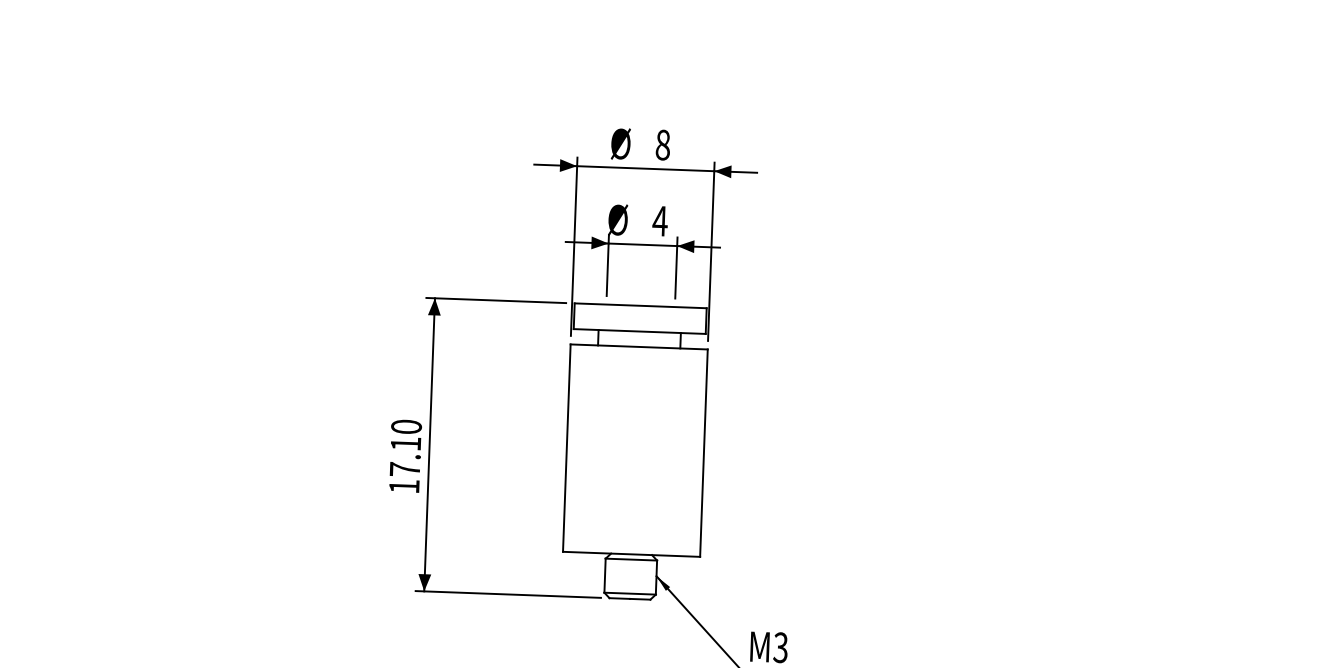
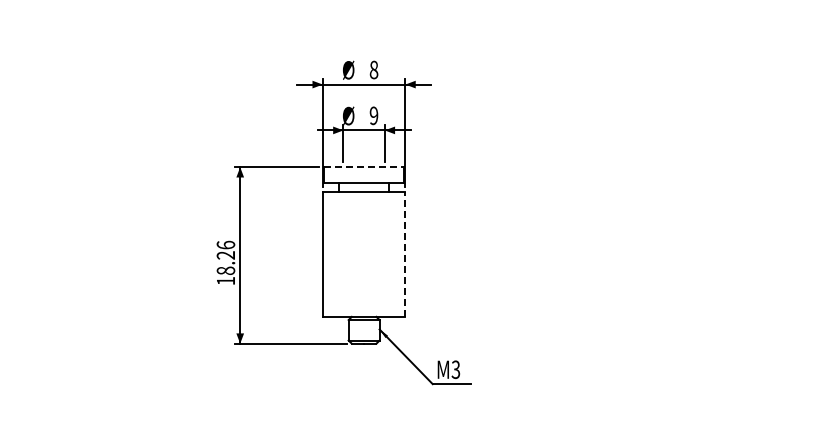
text: (659, 220) -> (373, 115), 4 -> 9
line: (641, 306) -> (364, 167), solid -> dashed
text: (405, 447) -> (225, 257), 17.10 -> 18.26
line: (704, 451) -> (405, 253), solid -> dashed

